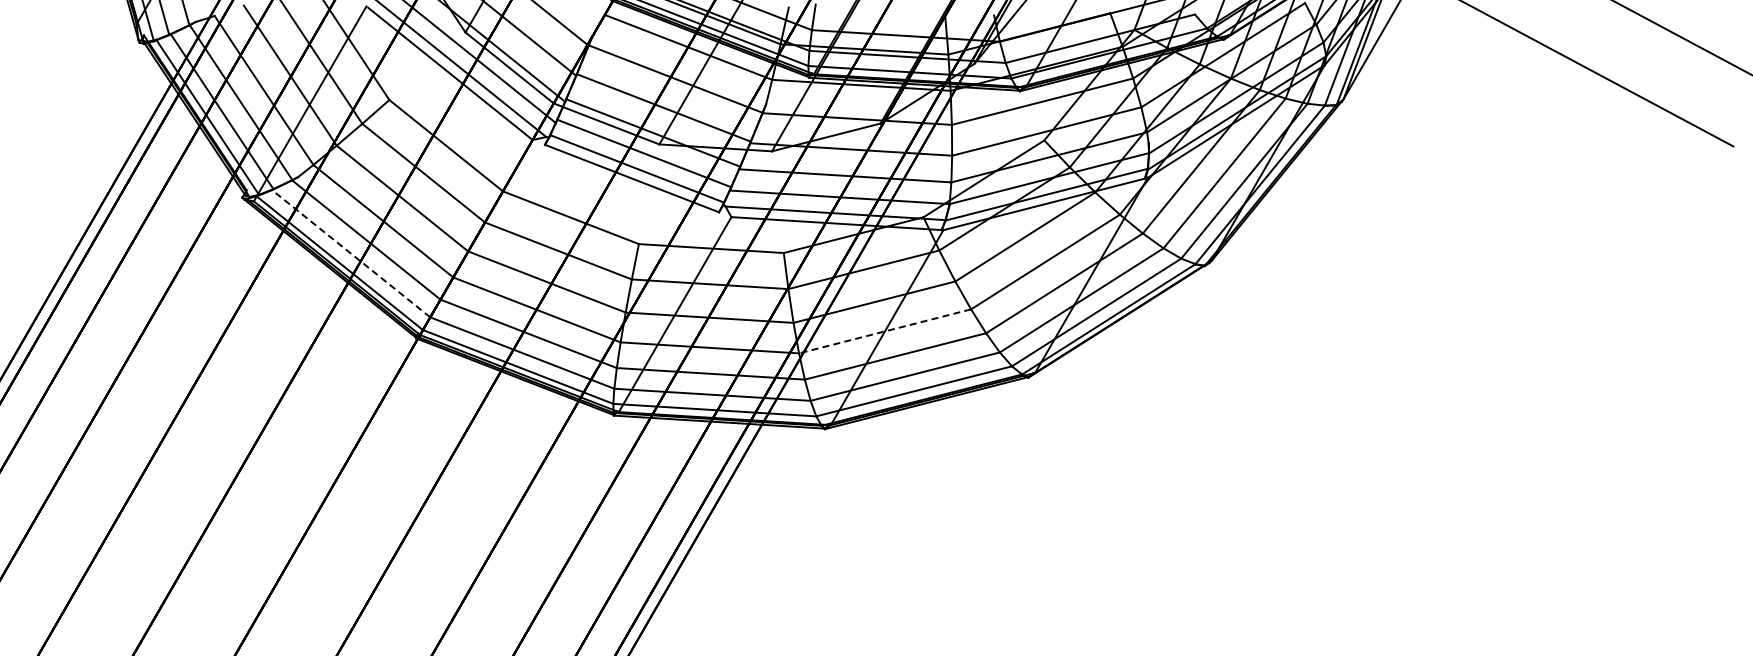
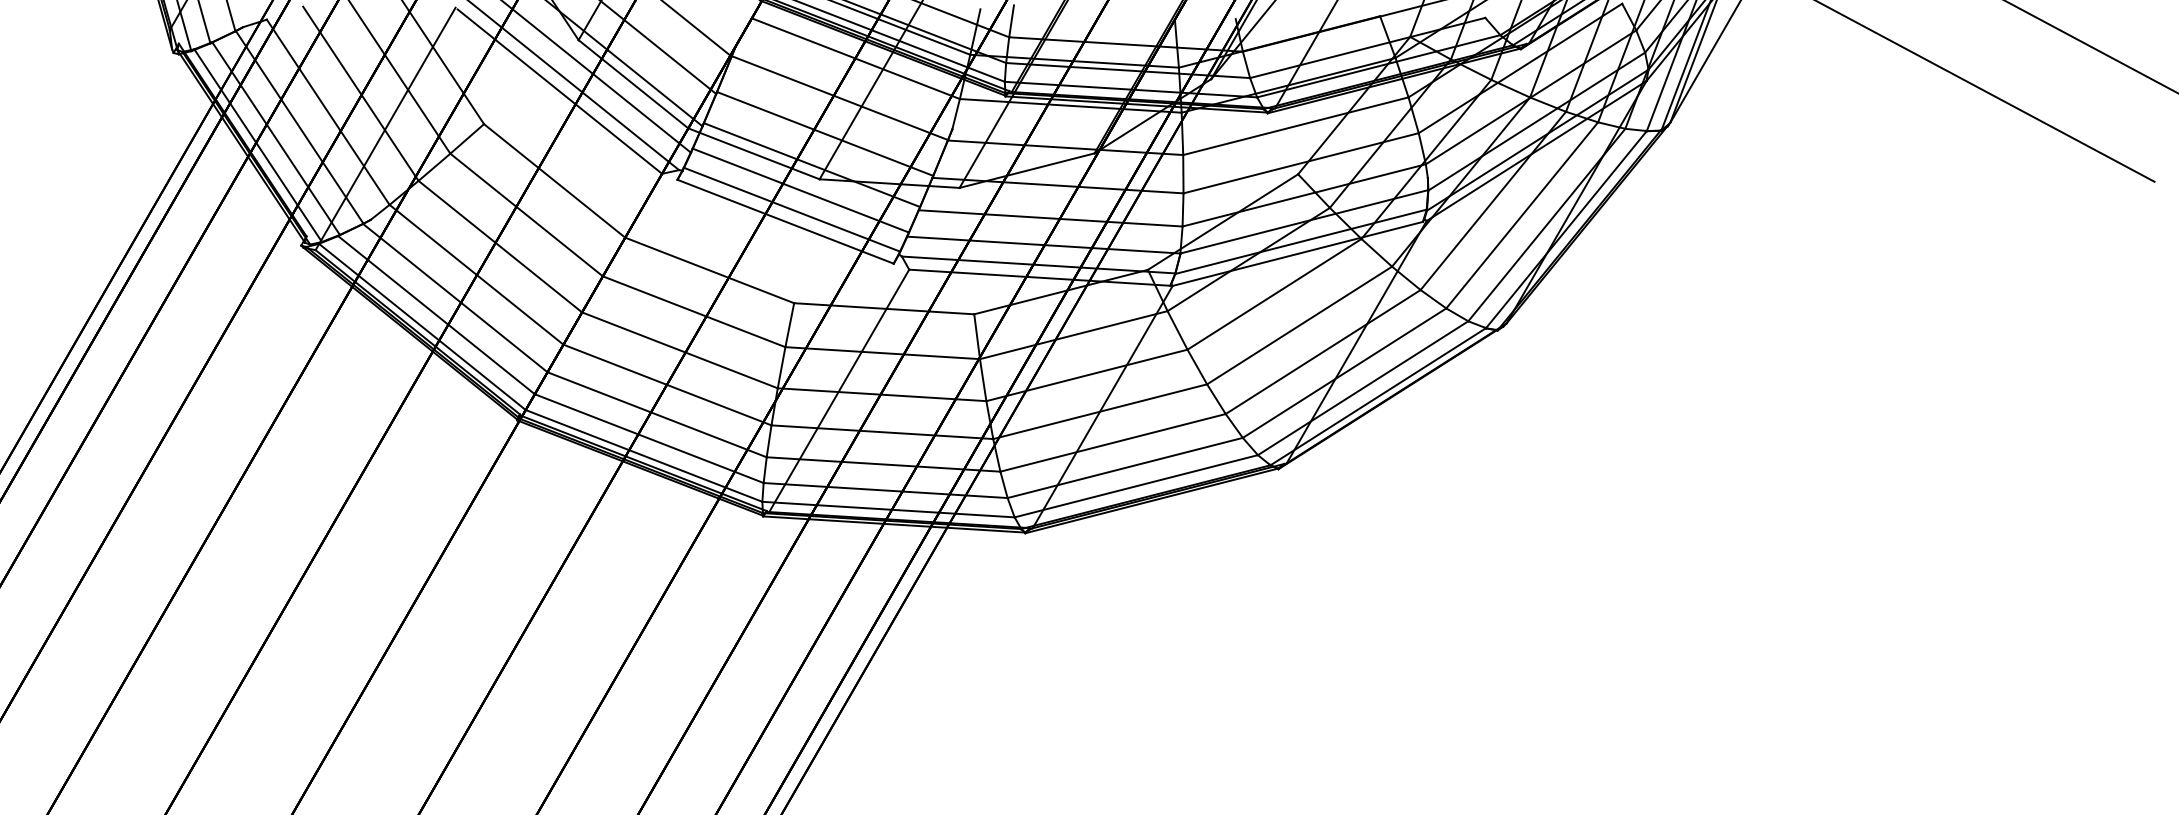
line: (351, 253) -> (436, 314), dashed -> solid
line: (885, 331) -> (1100, 411), dashed -> solid

